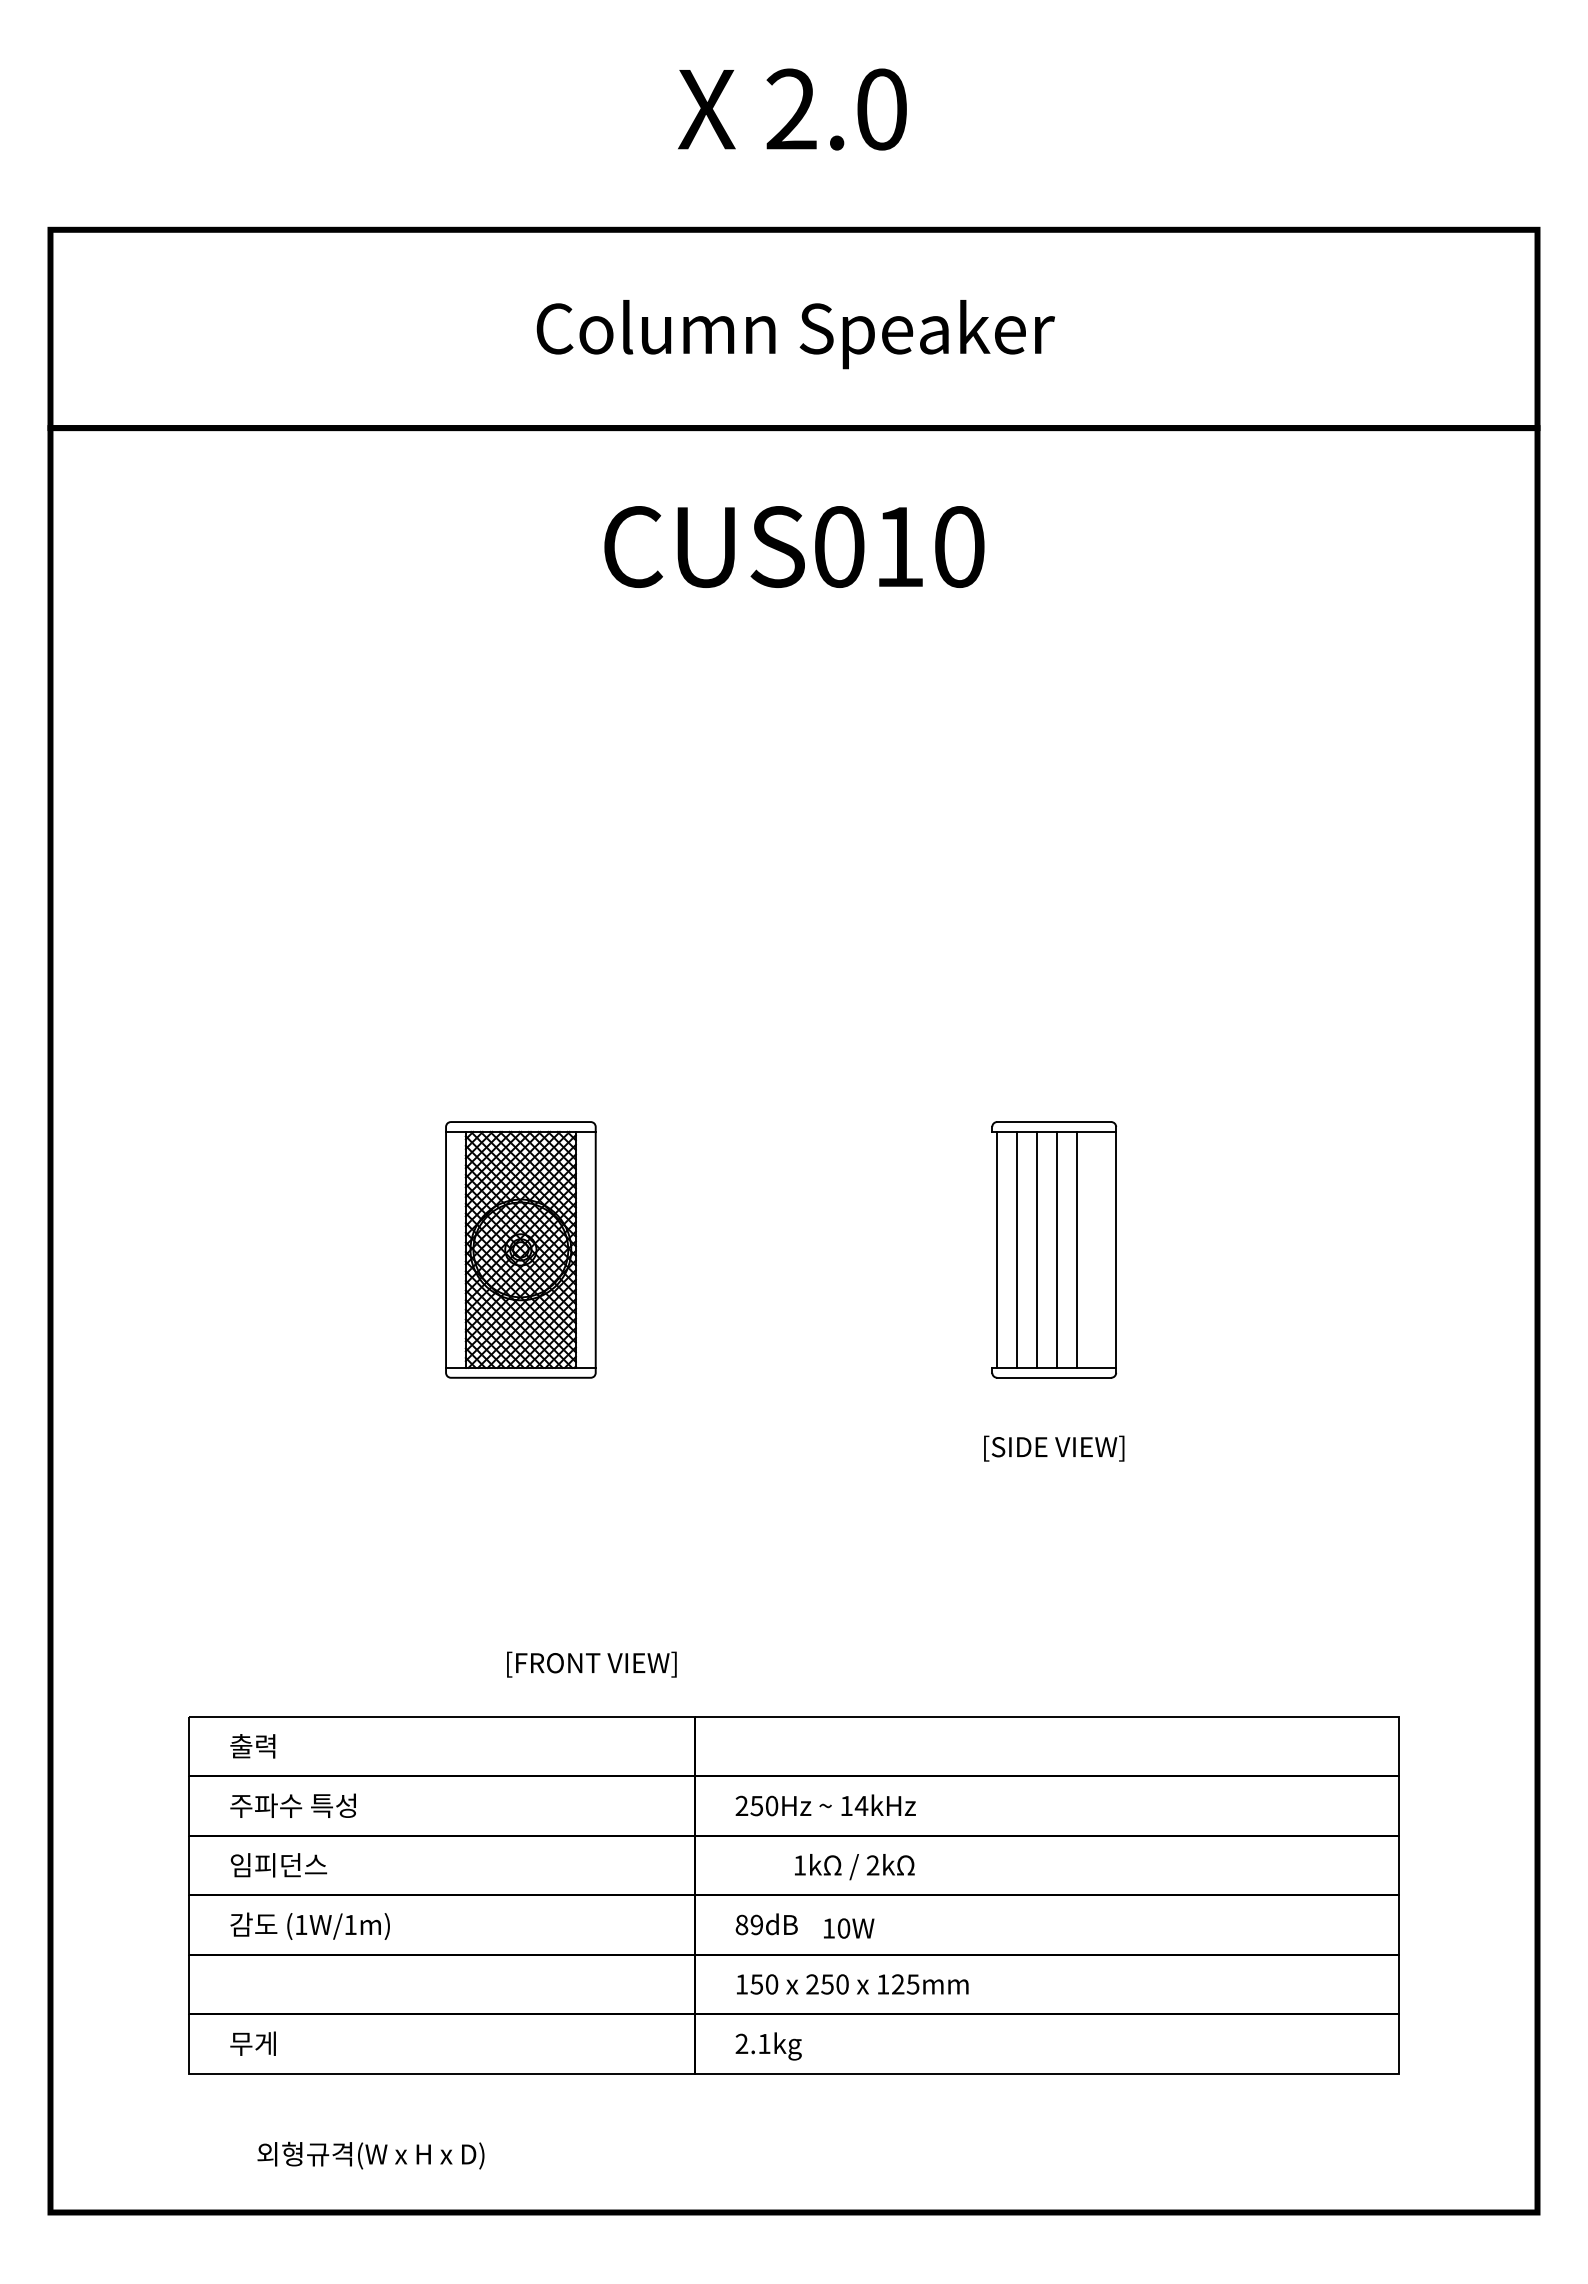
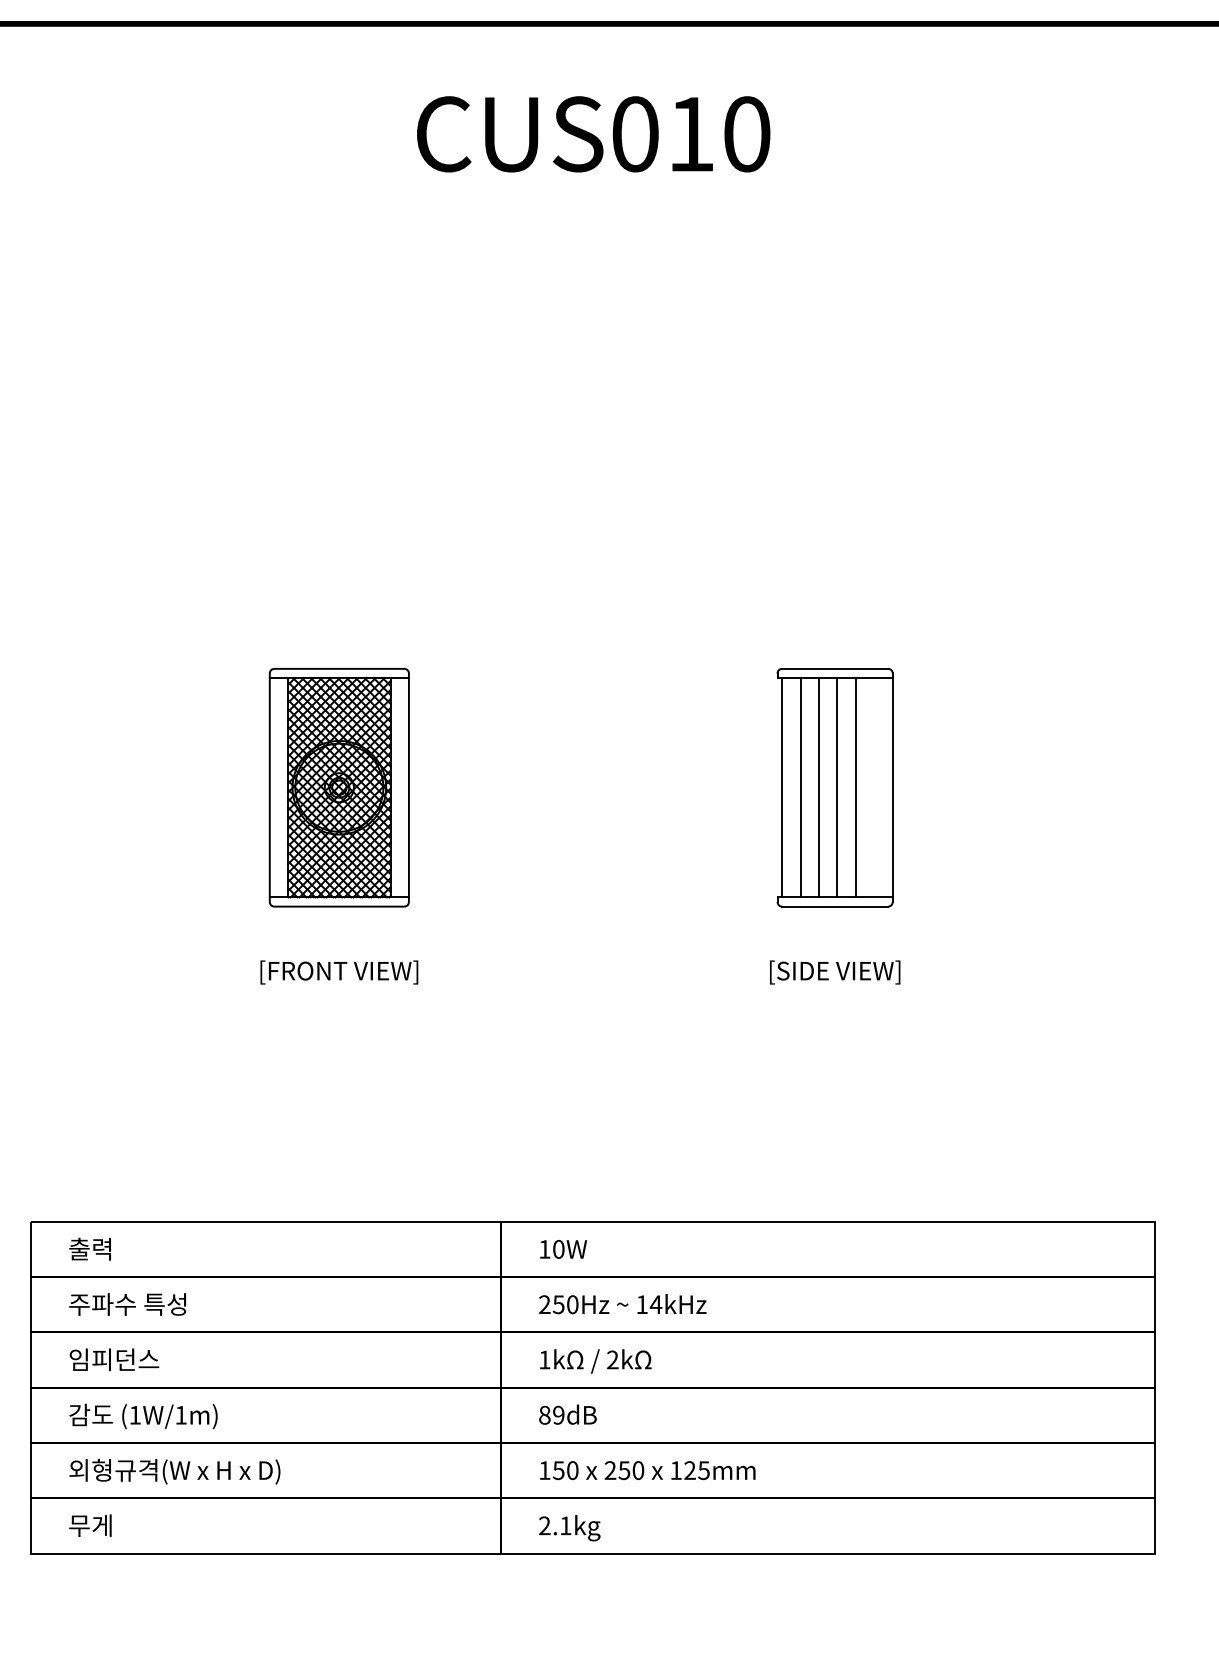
text: (591, 1664) -> (339, 972), moved
text: (854, 1867) -> (595, 1361), moved
text: (849, 1928) -> (563, 1249), moved
text: (370, 2155) -> (174, 1471), moved

